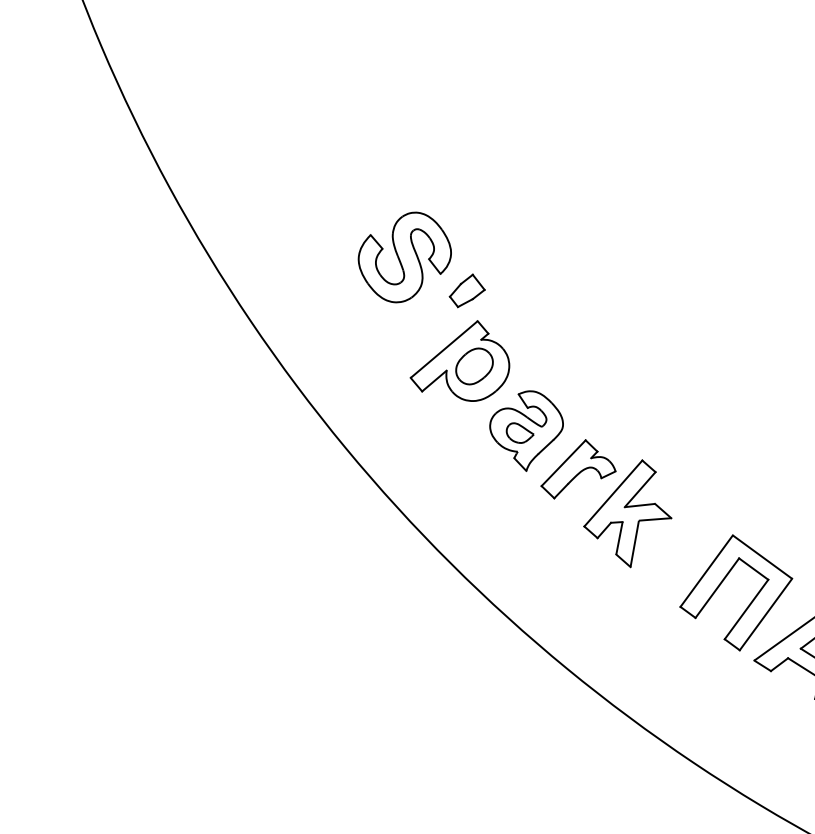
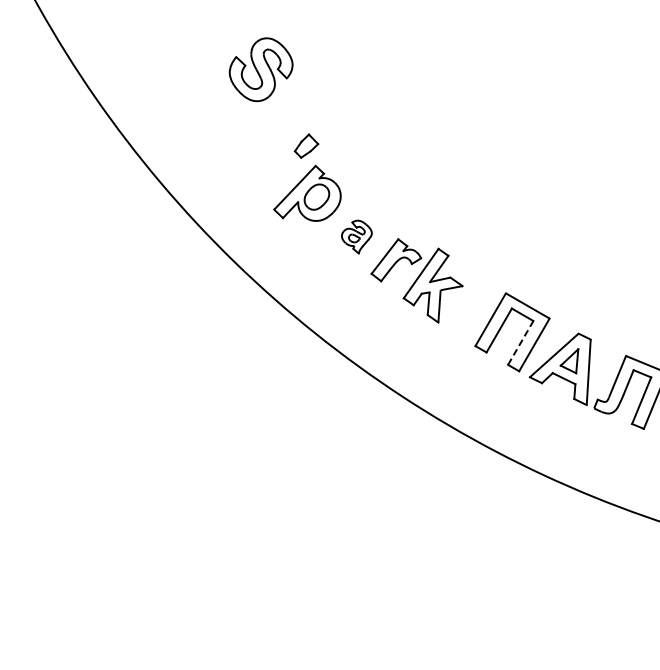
part: (403, 256) -> (260, 69), moved
part: (525, 429) -> (356, 236), size x0.6
line: (747, 608) -> (521, 342), solid -> dashed

